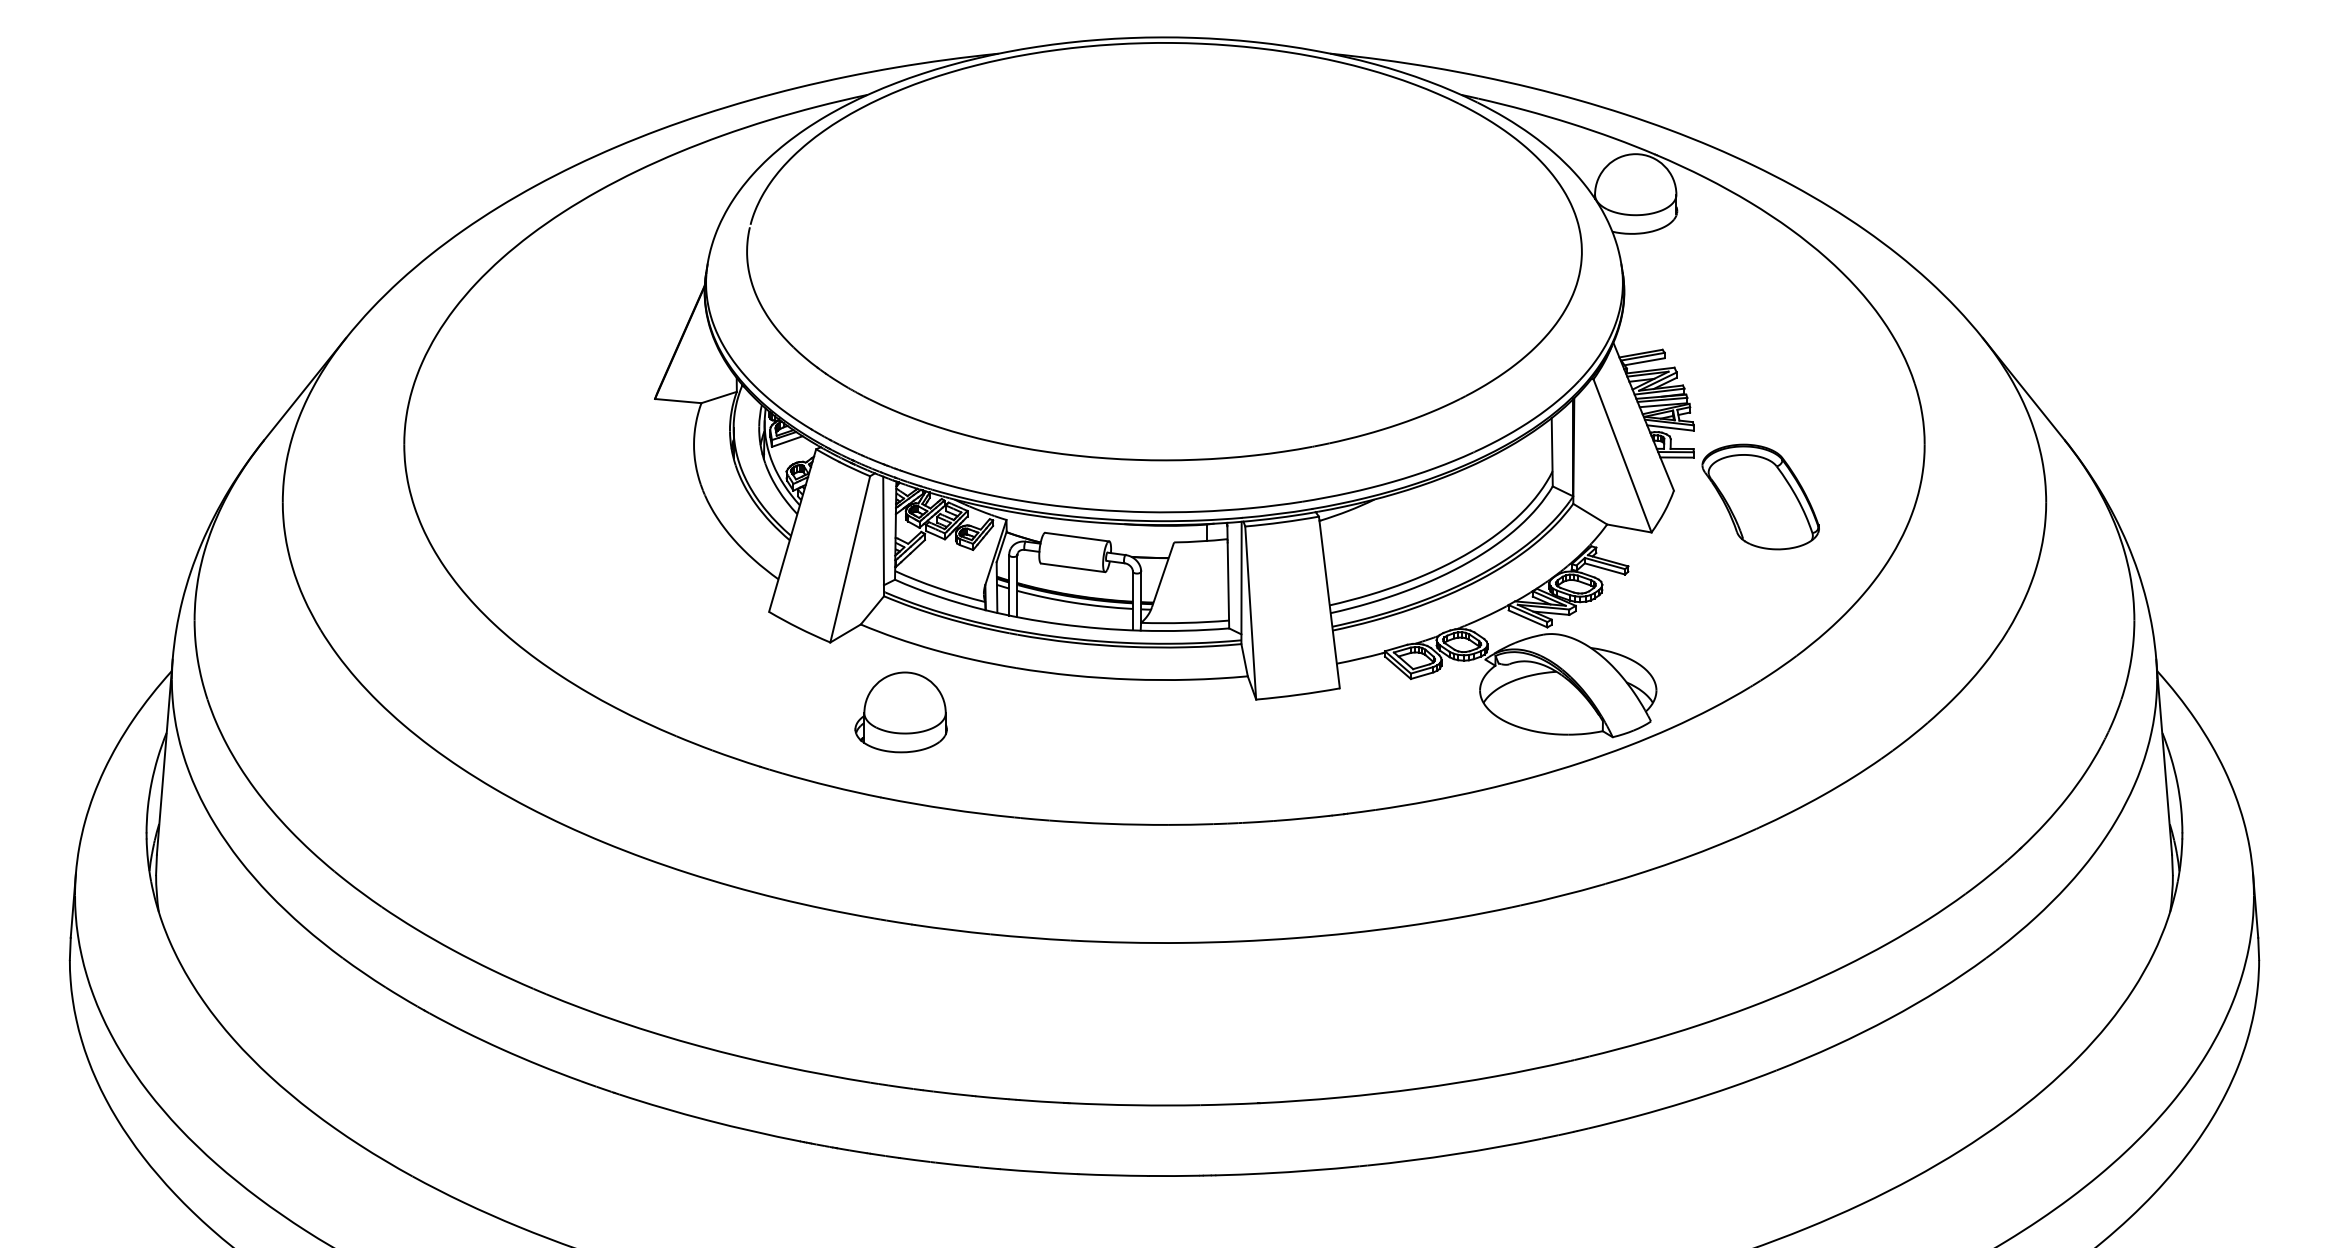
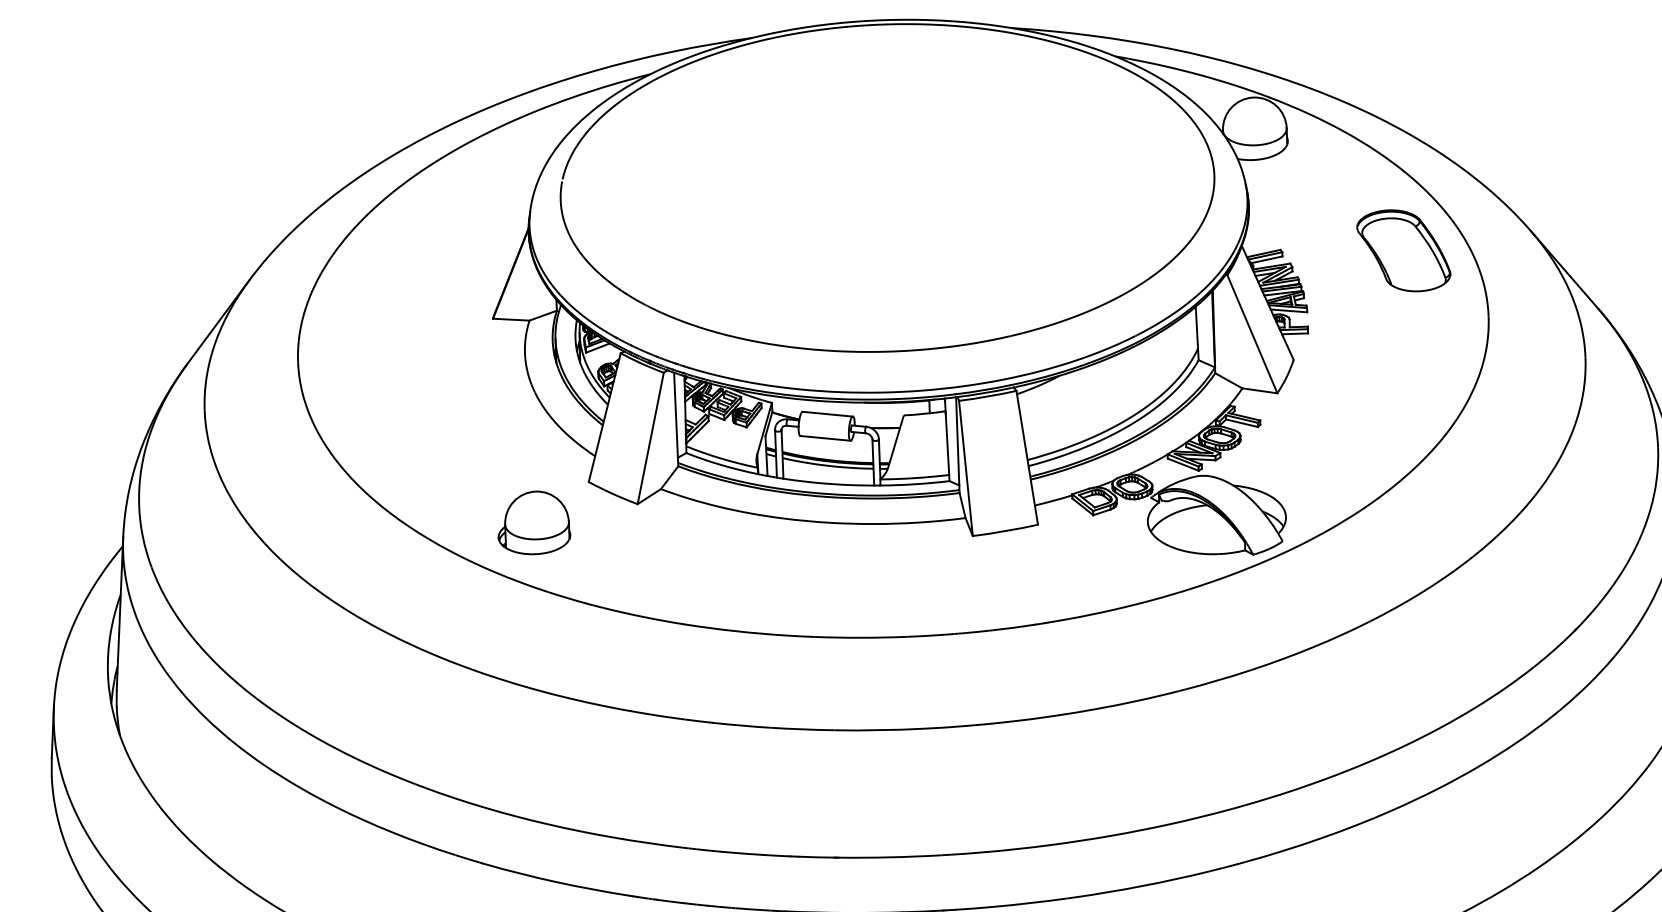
part: (1760, 496) -> (1403, 250), moved
part: (900, 712) -> (533, 523), moved

